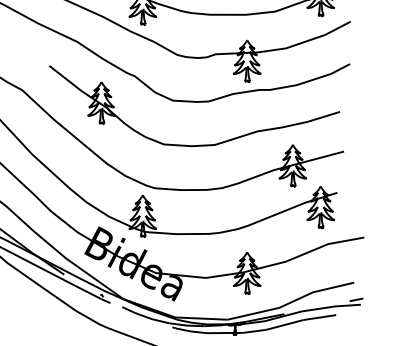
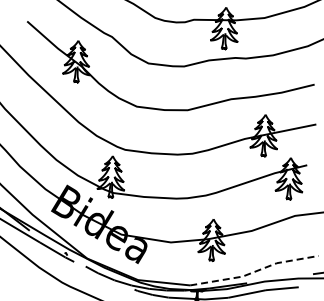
line: (291, 302) -> (254, 272), solid -> dashed

